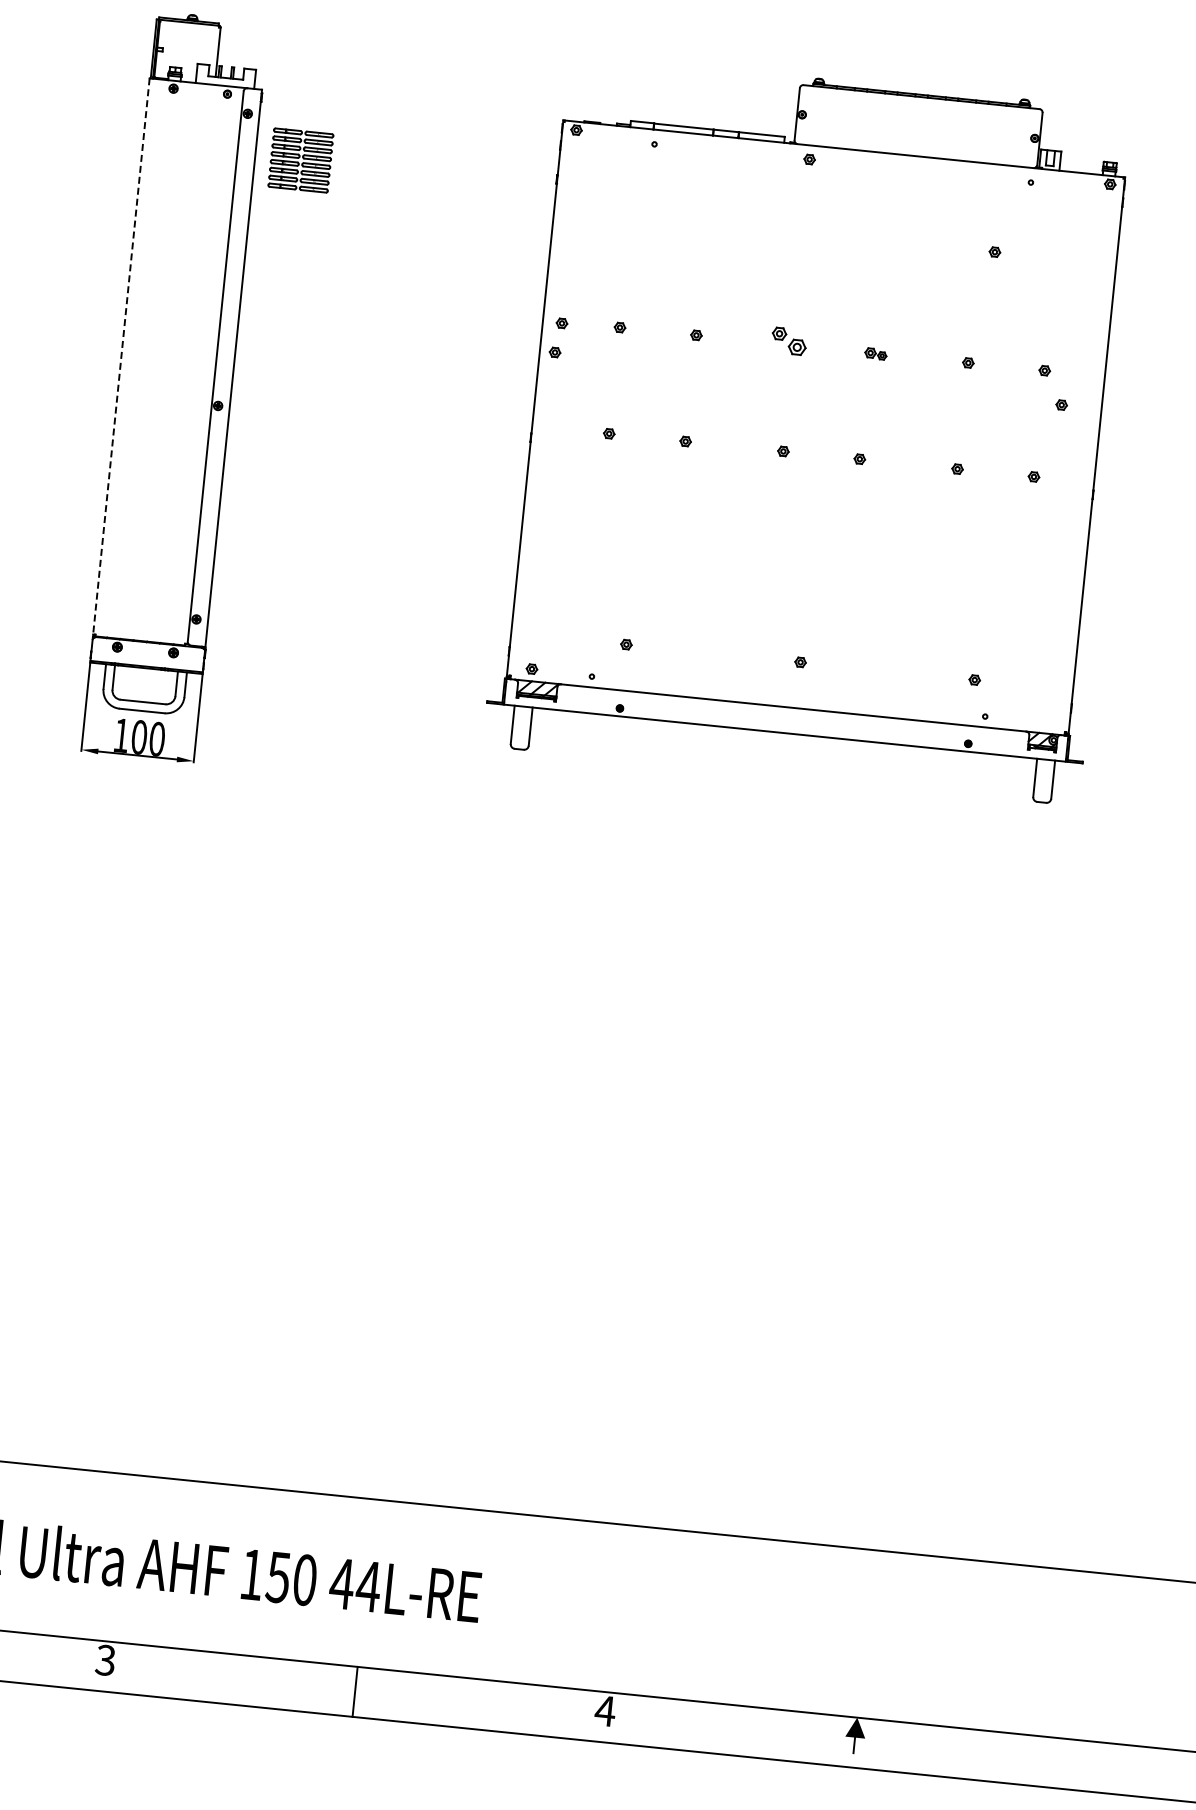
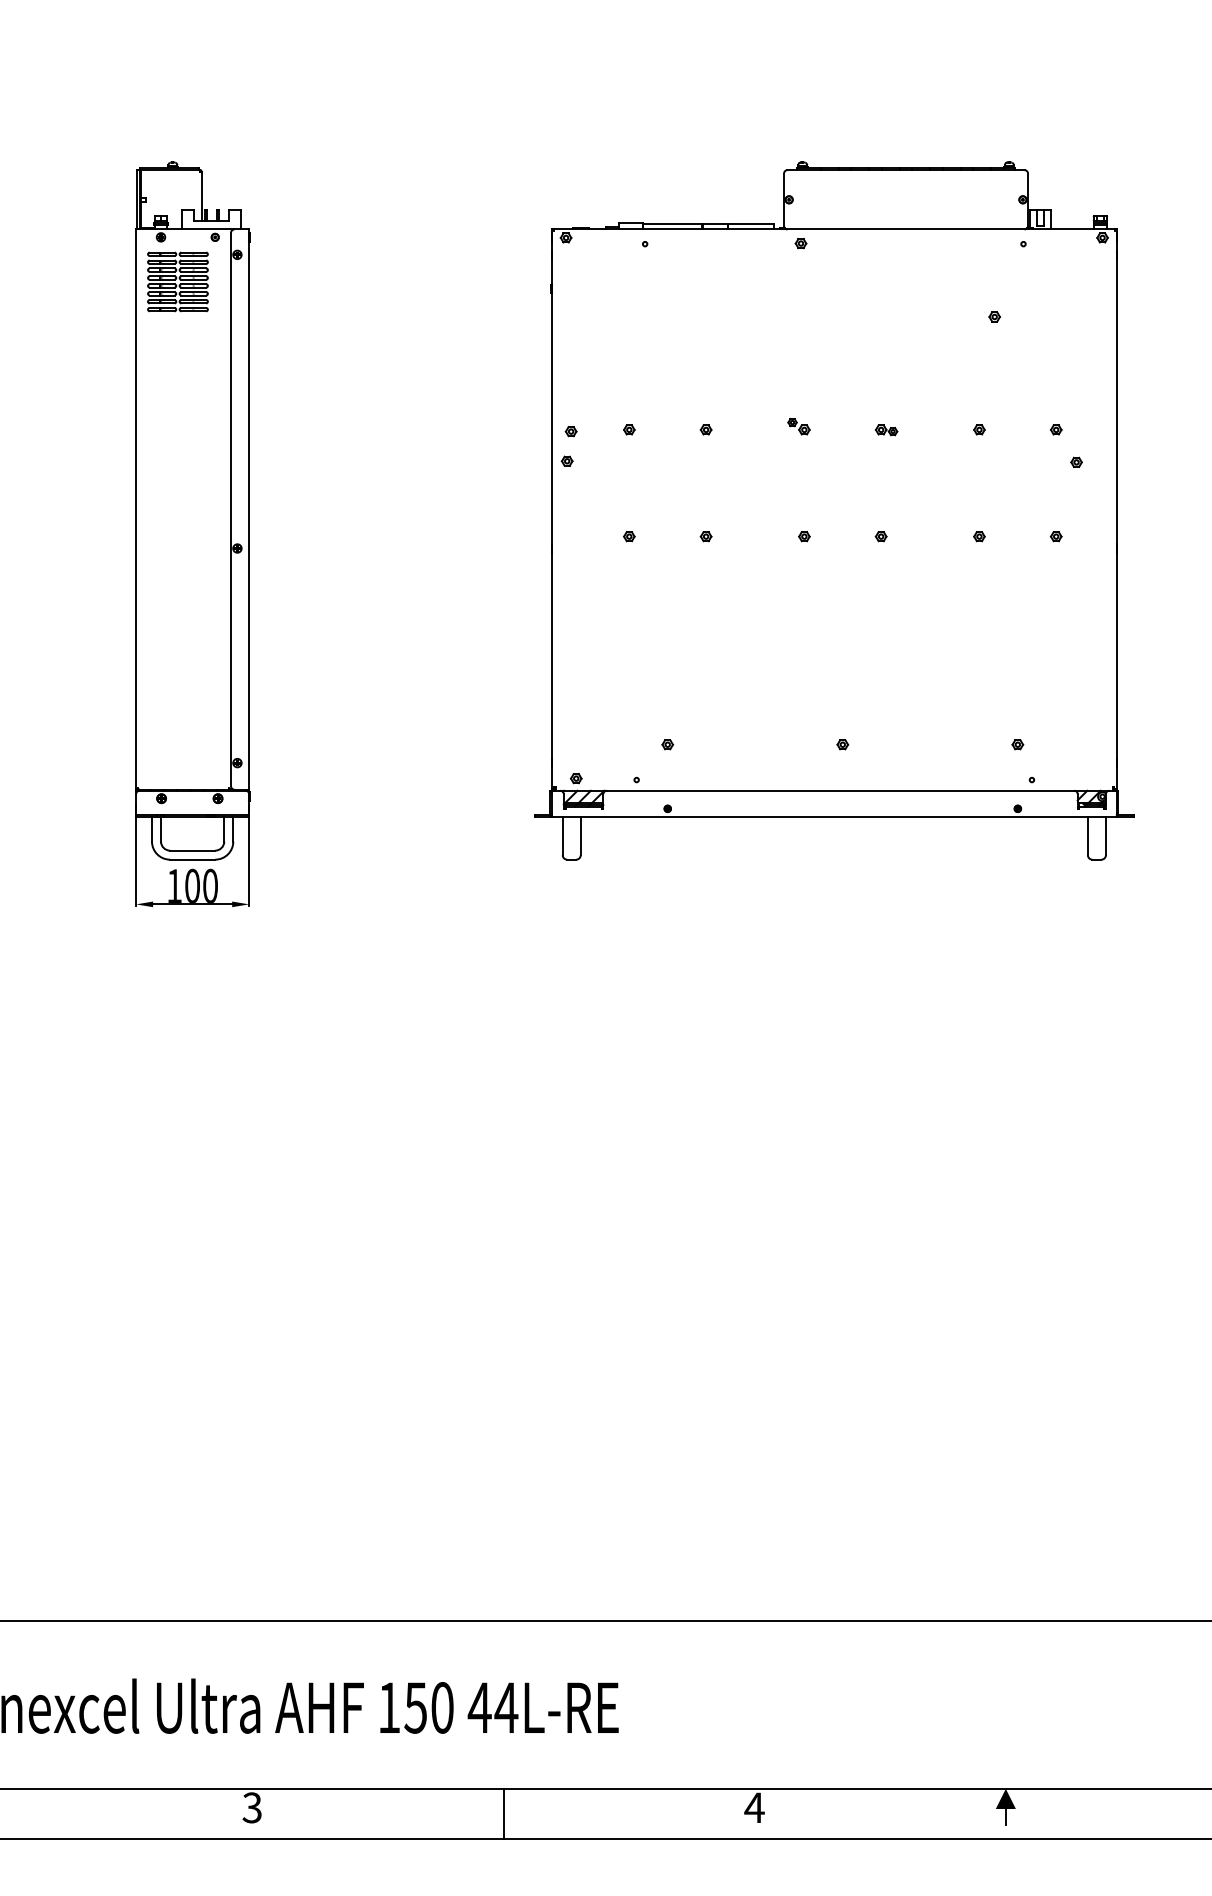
part: (300, 160) -> (177, 281), moved
part: (788, 341) -> (798, 426), size x0.62
line: (121, 356) -> (136, 509), dashed -> solid

